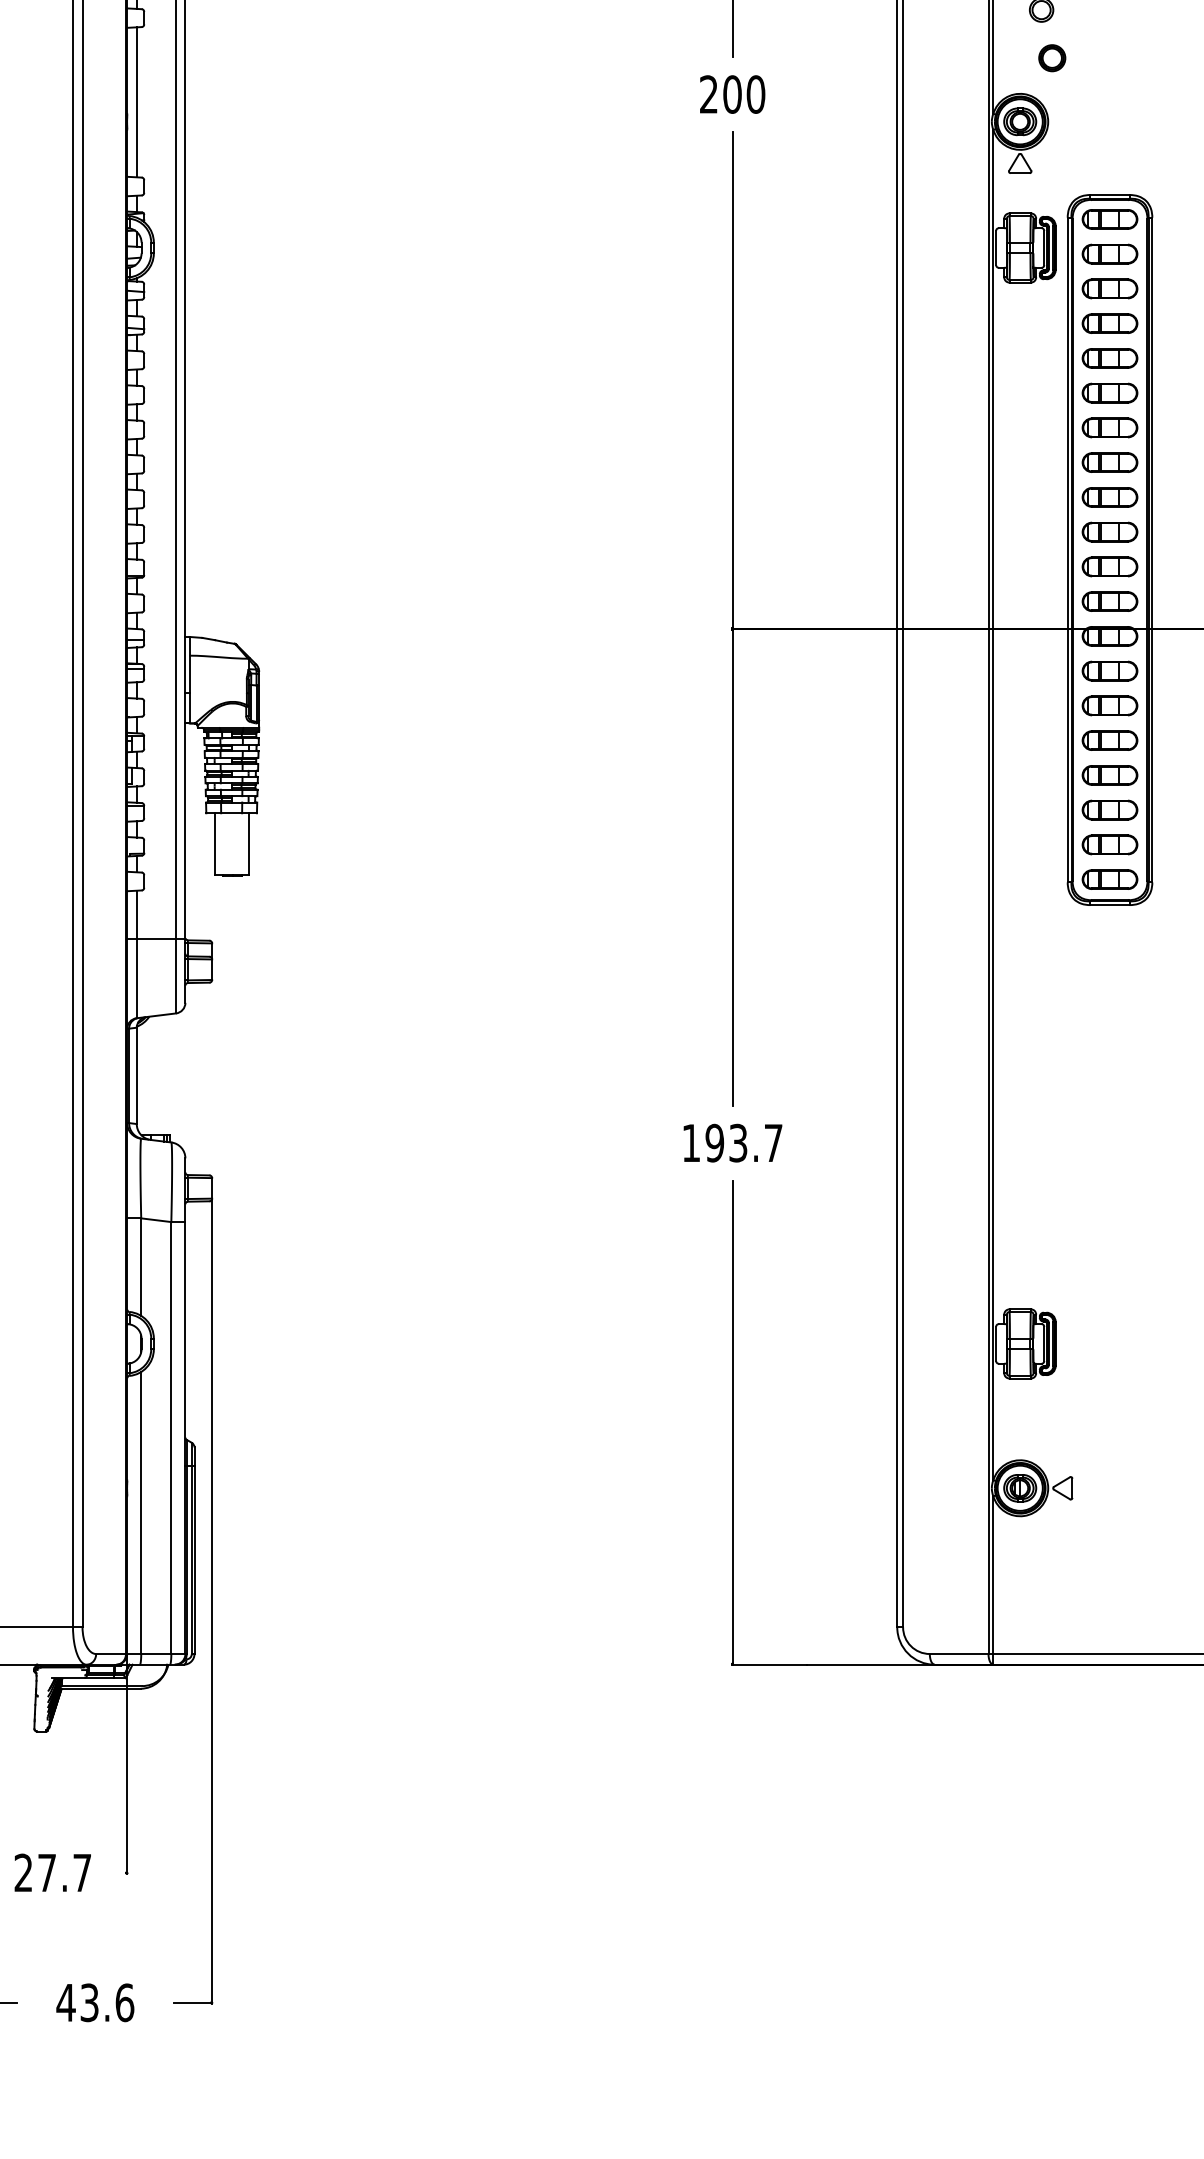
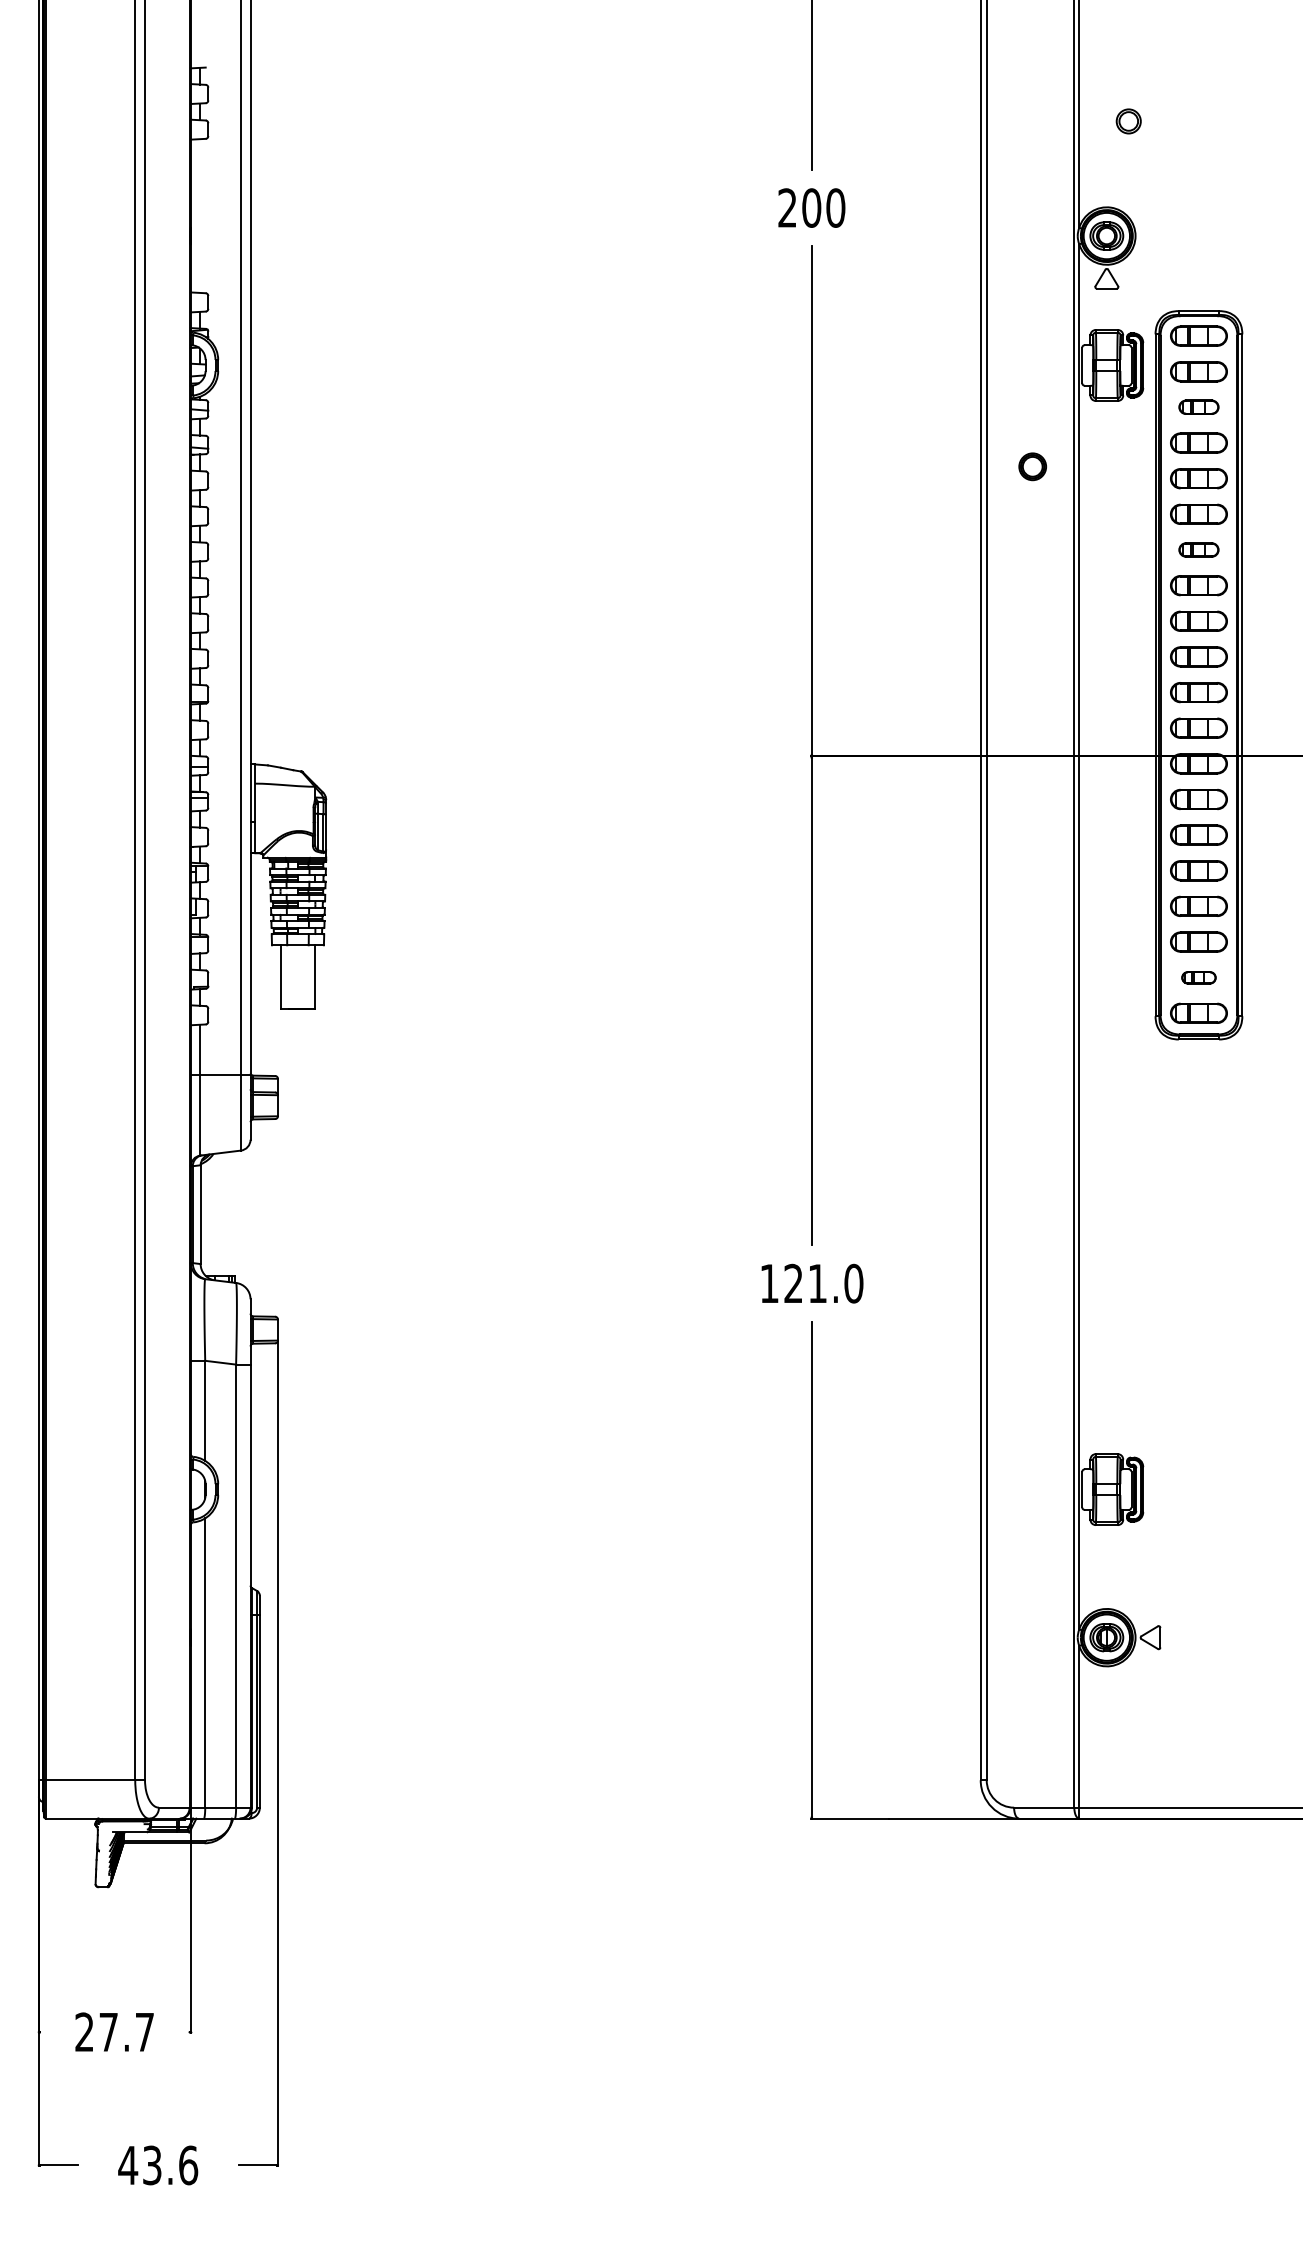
part: (1052, 57) -> (1032, 466), moved
line: (136, 101) -> (200, 215), removed
part: (1109, 288) -> (1198, 406), size x0.7
part: (1109, 427) -> (1198, 549), size x0.7
part: (1109, 844) -> (1198, 977), size x0.6
text: (743, 1142) -> (823, 1283), 193.7 -> 121.0

